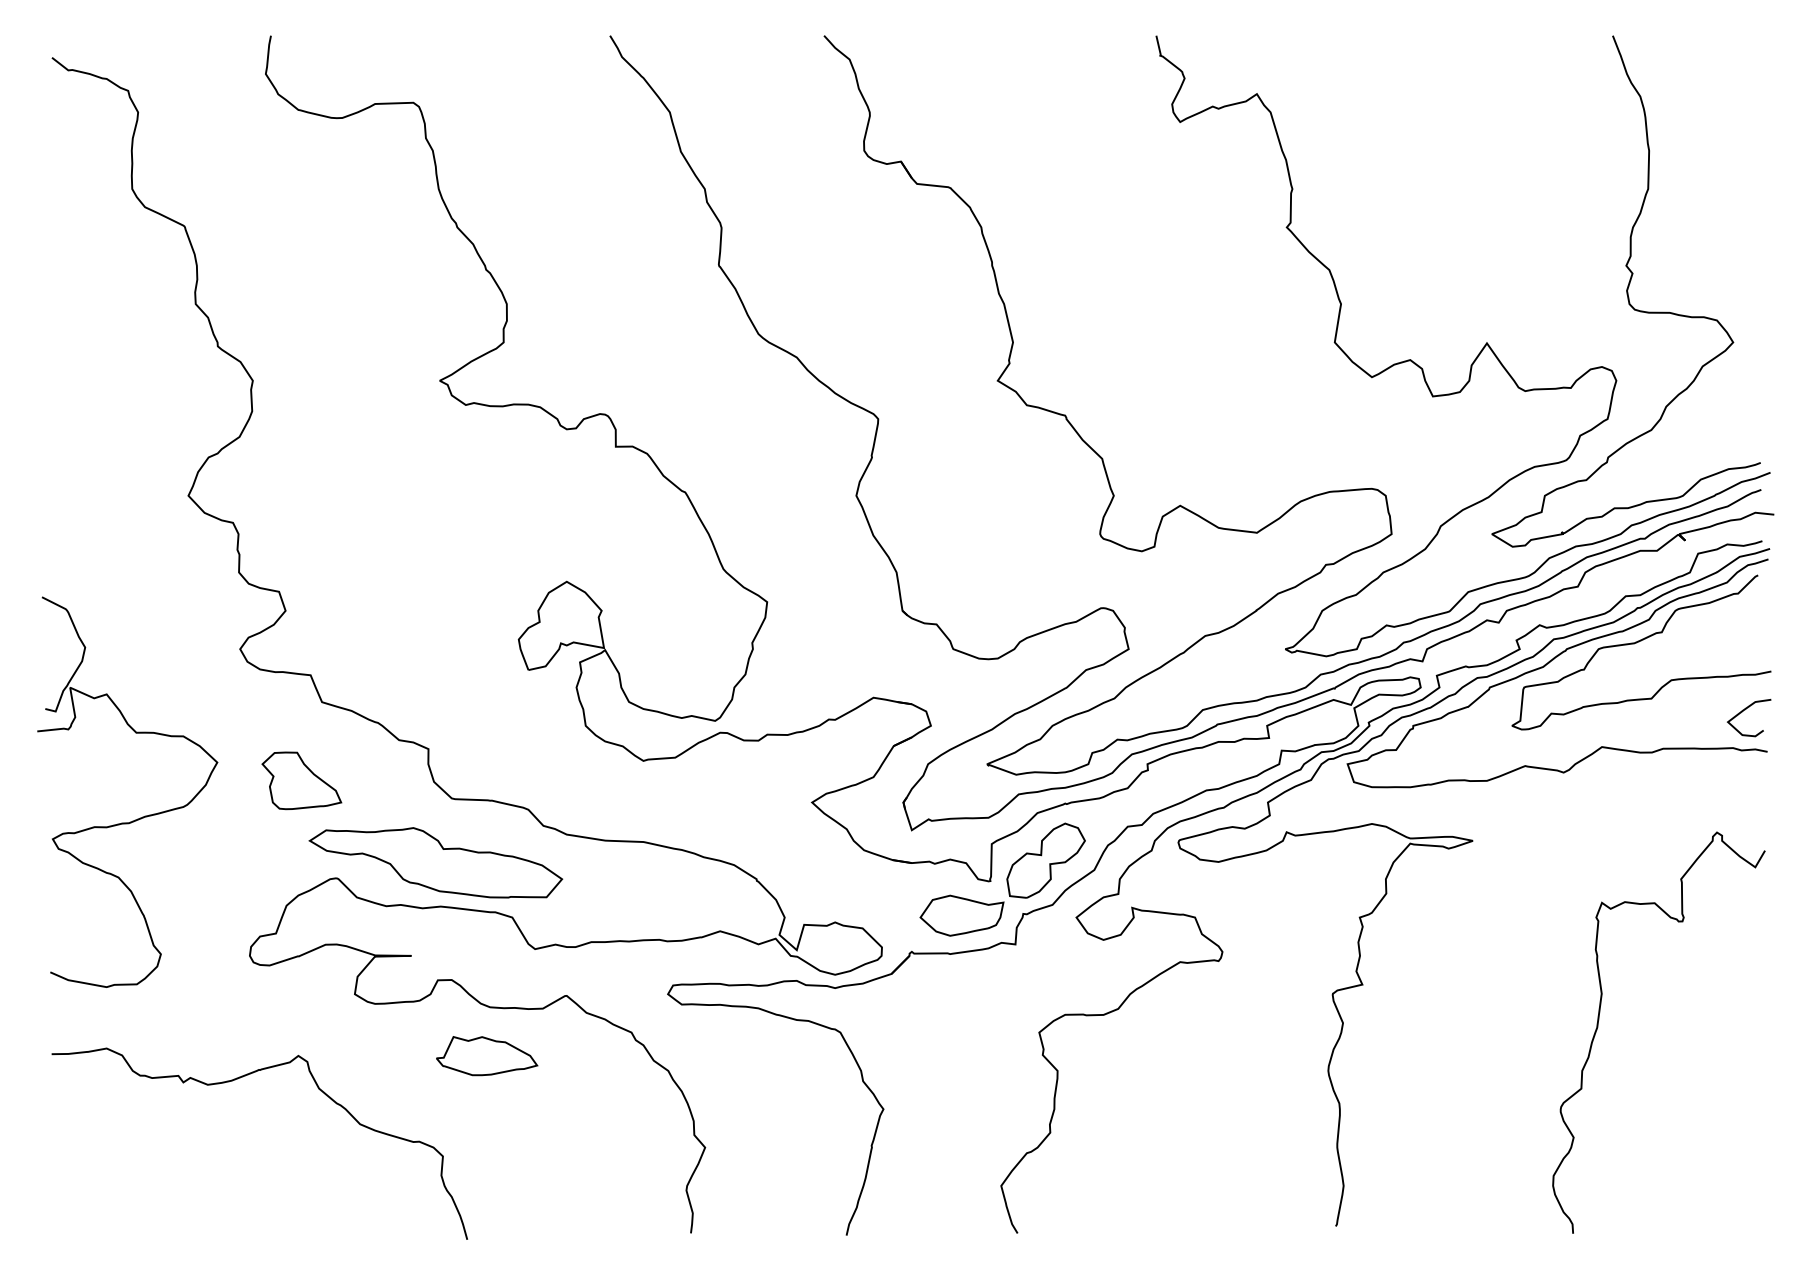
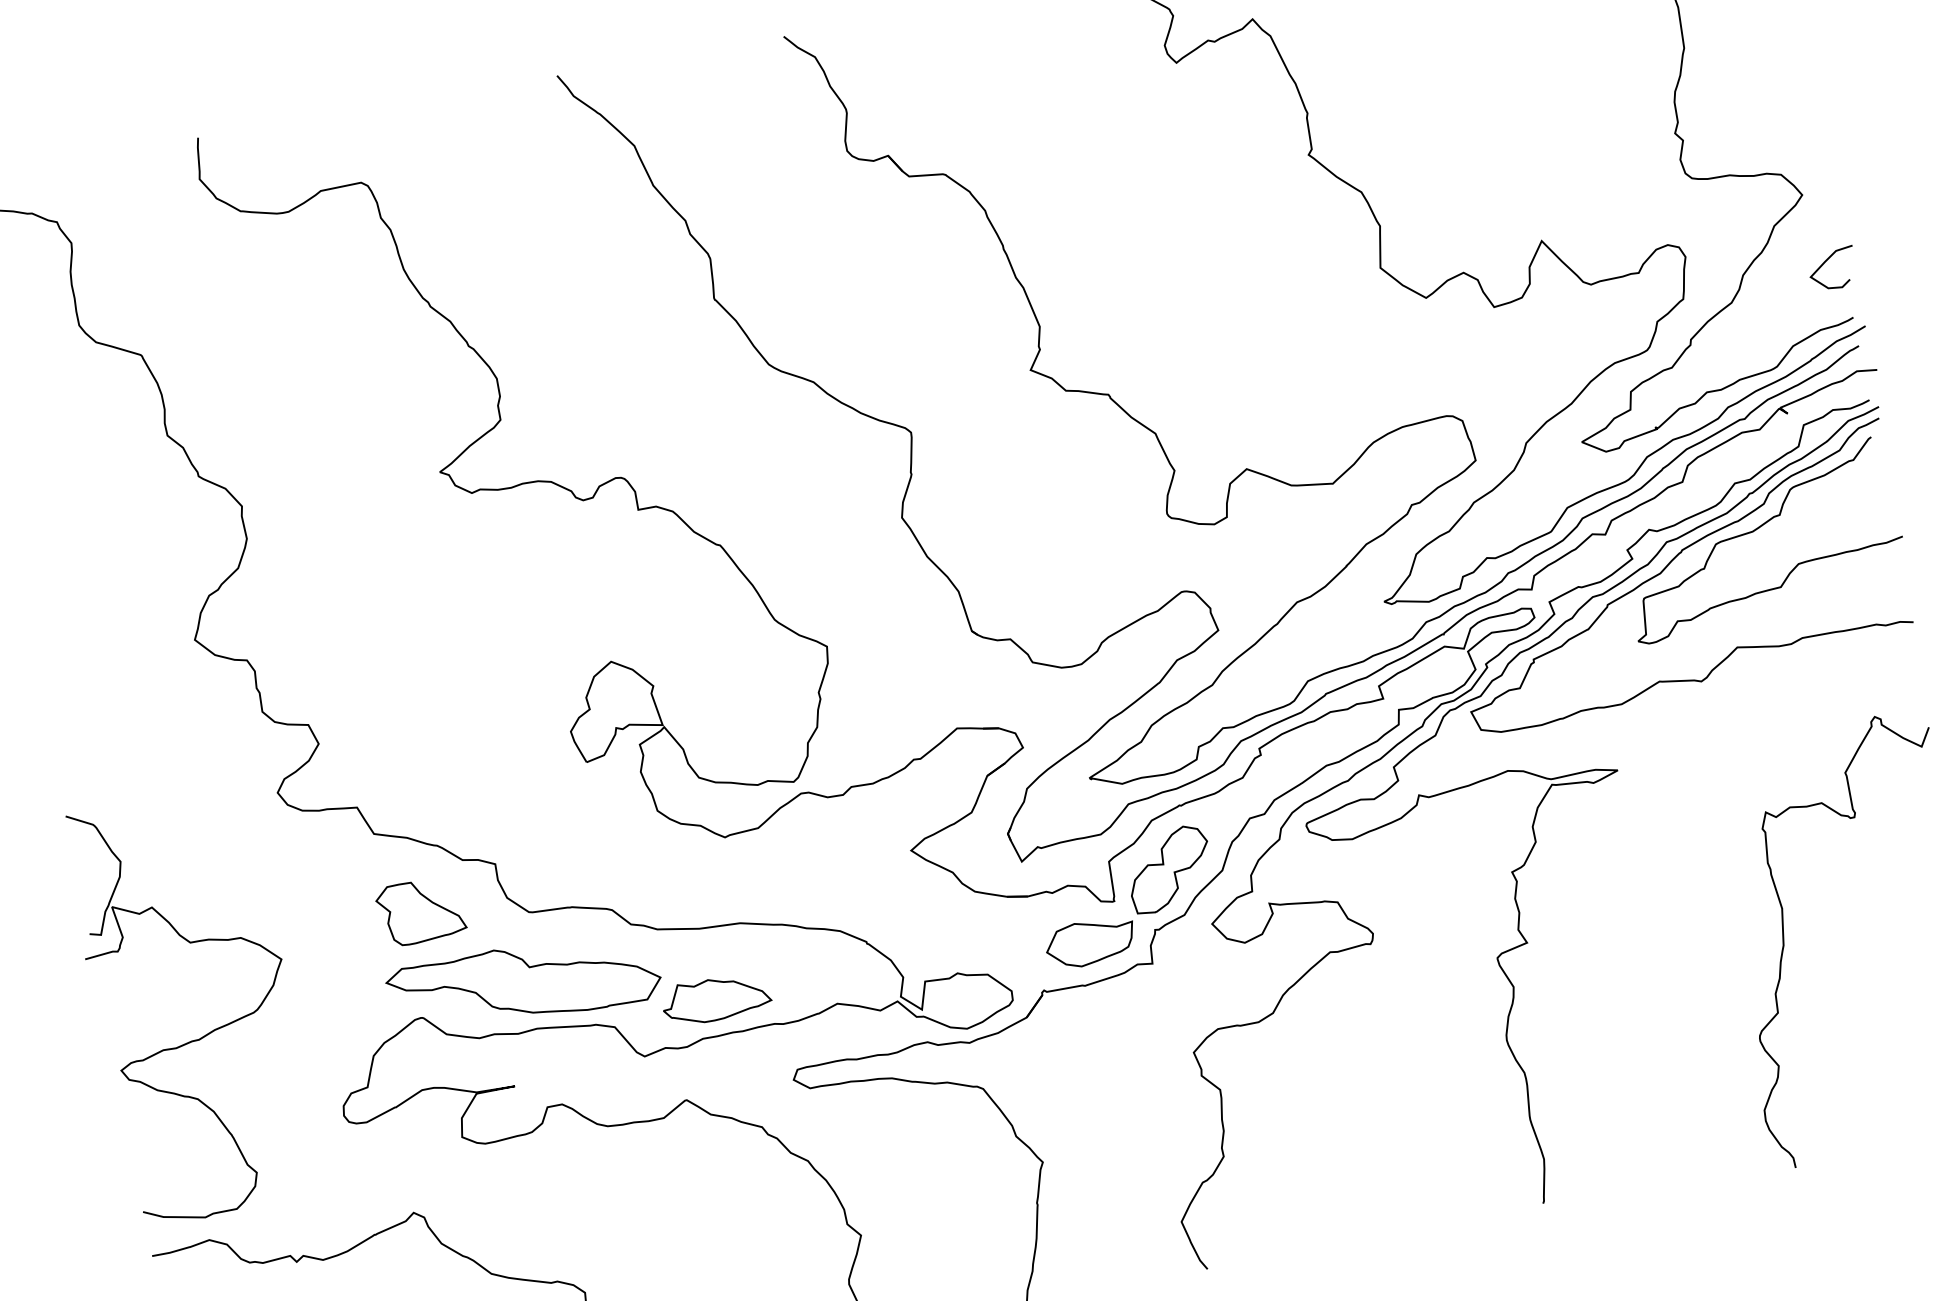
curve: (1745, 710) -> (1827, 261), moved
part: (301, 780) -> (420, 911), moved
part: (137, 818) -> (207, 1033), moved
part: (487, 1056) -> (717, 999), moved

